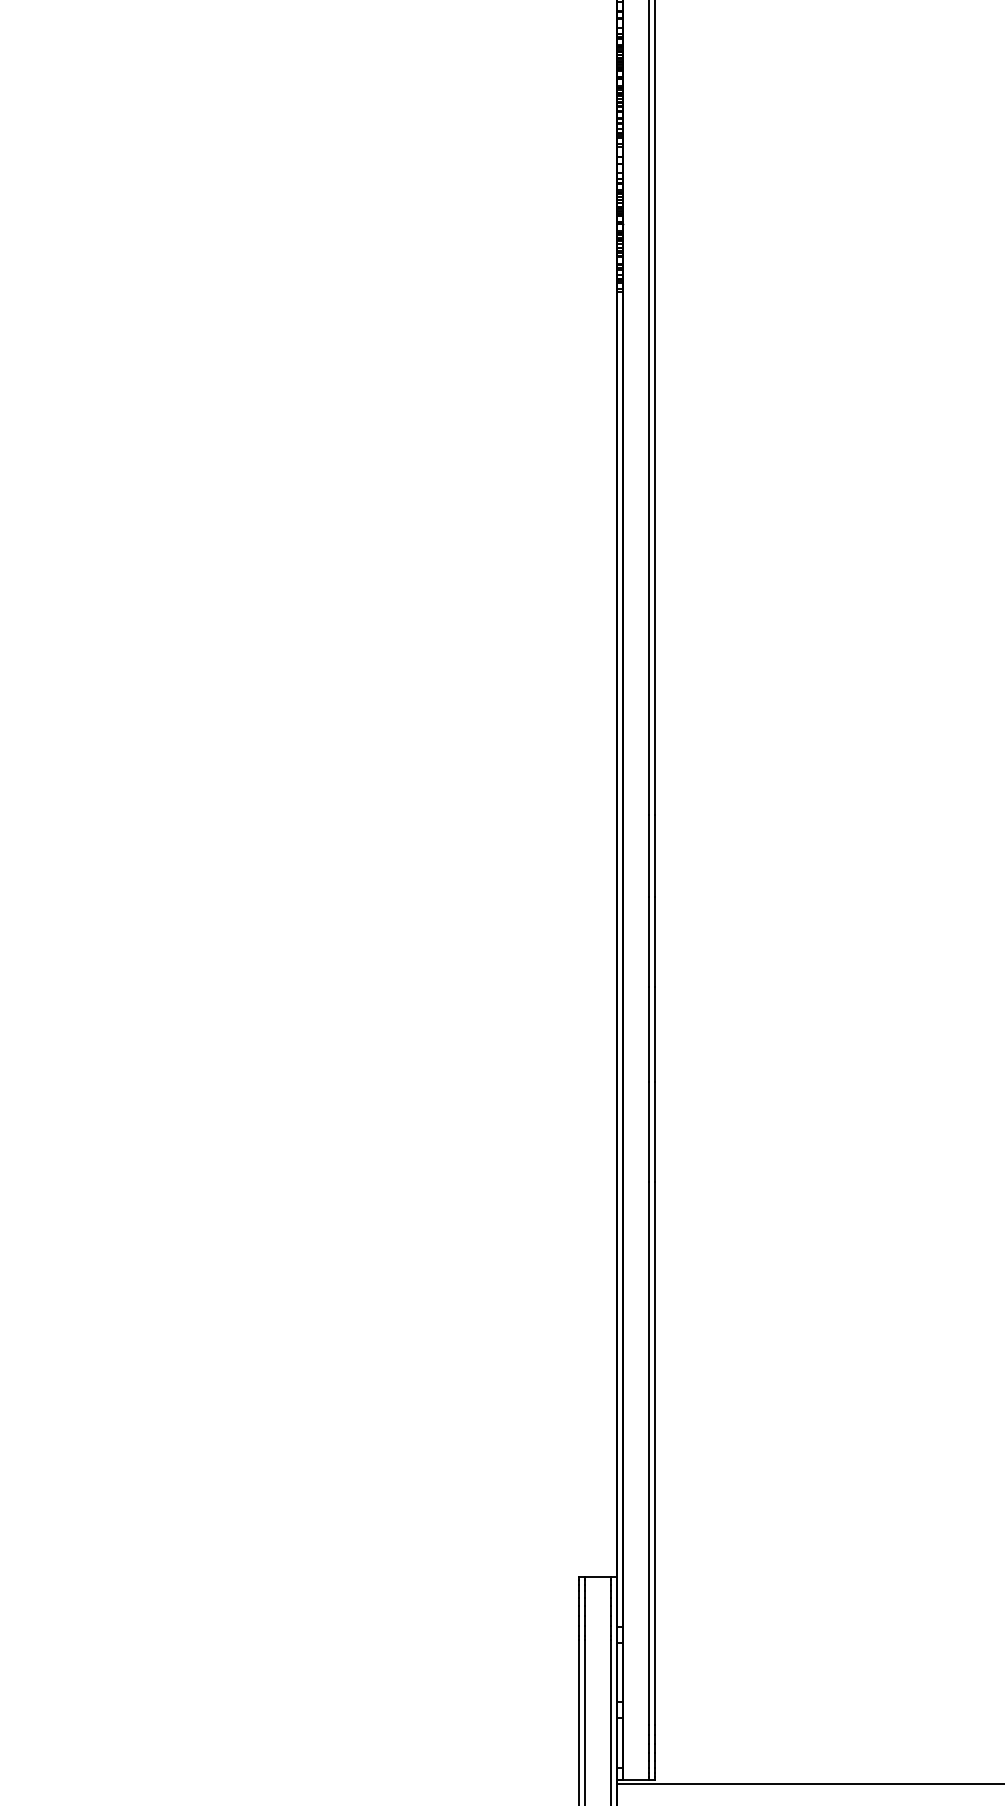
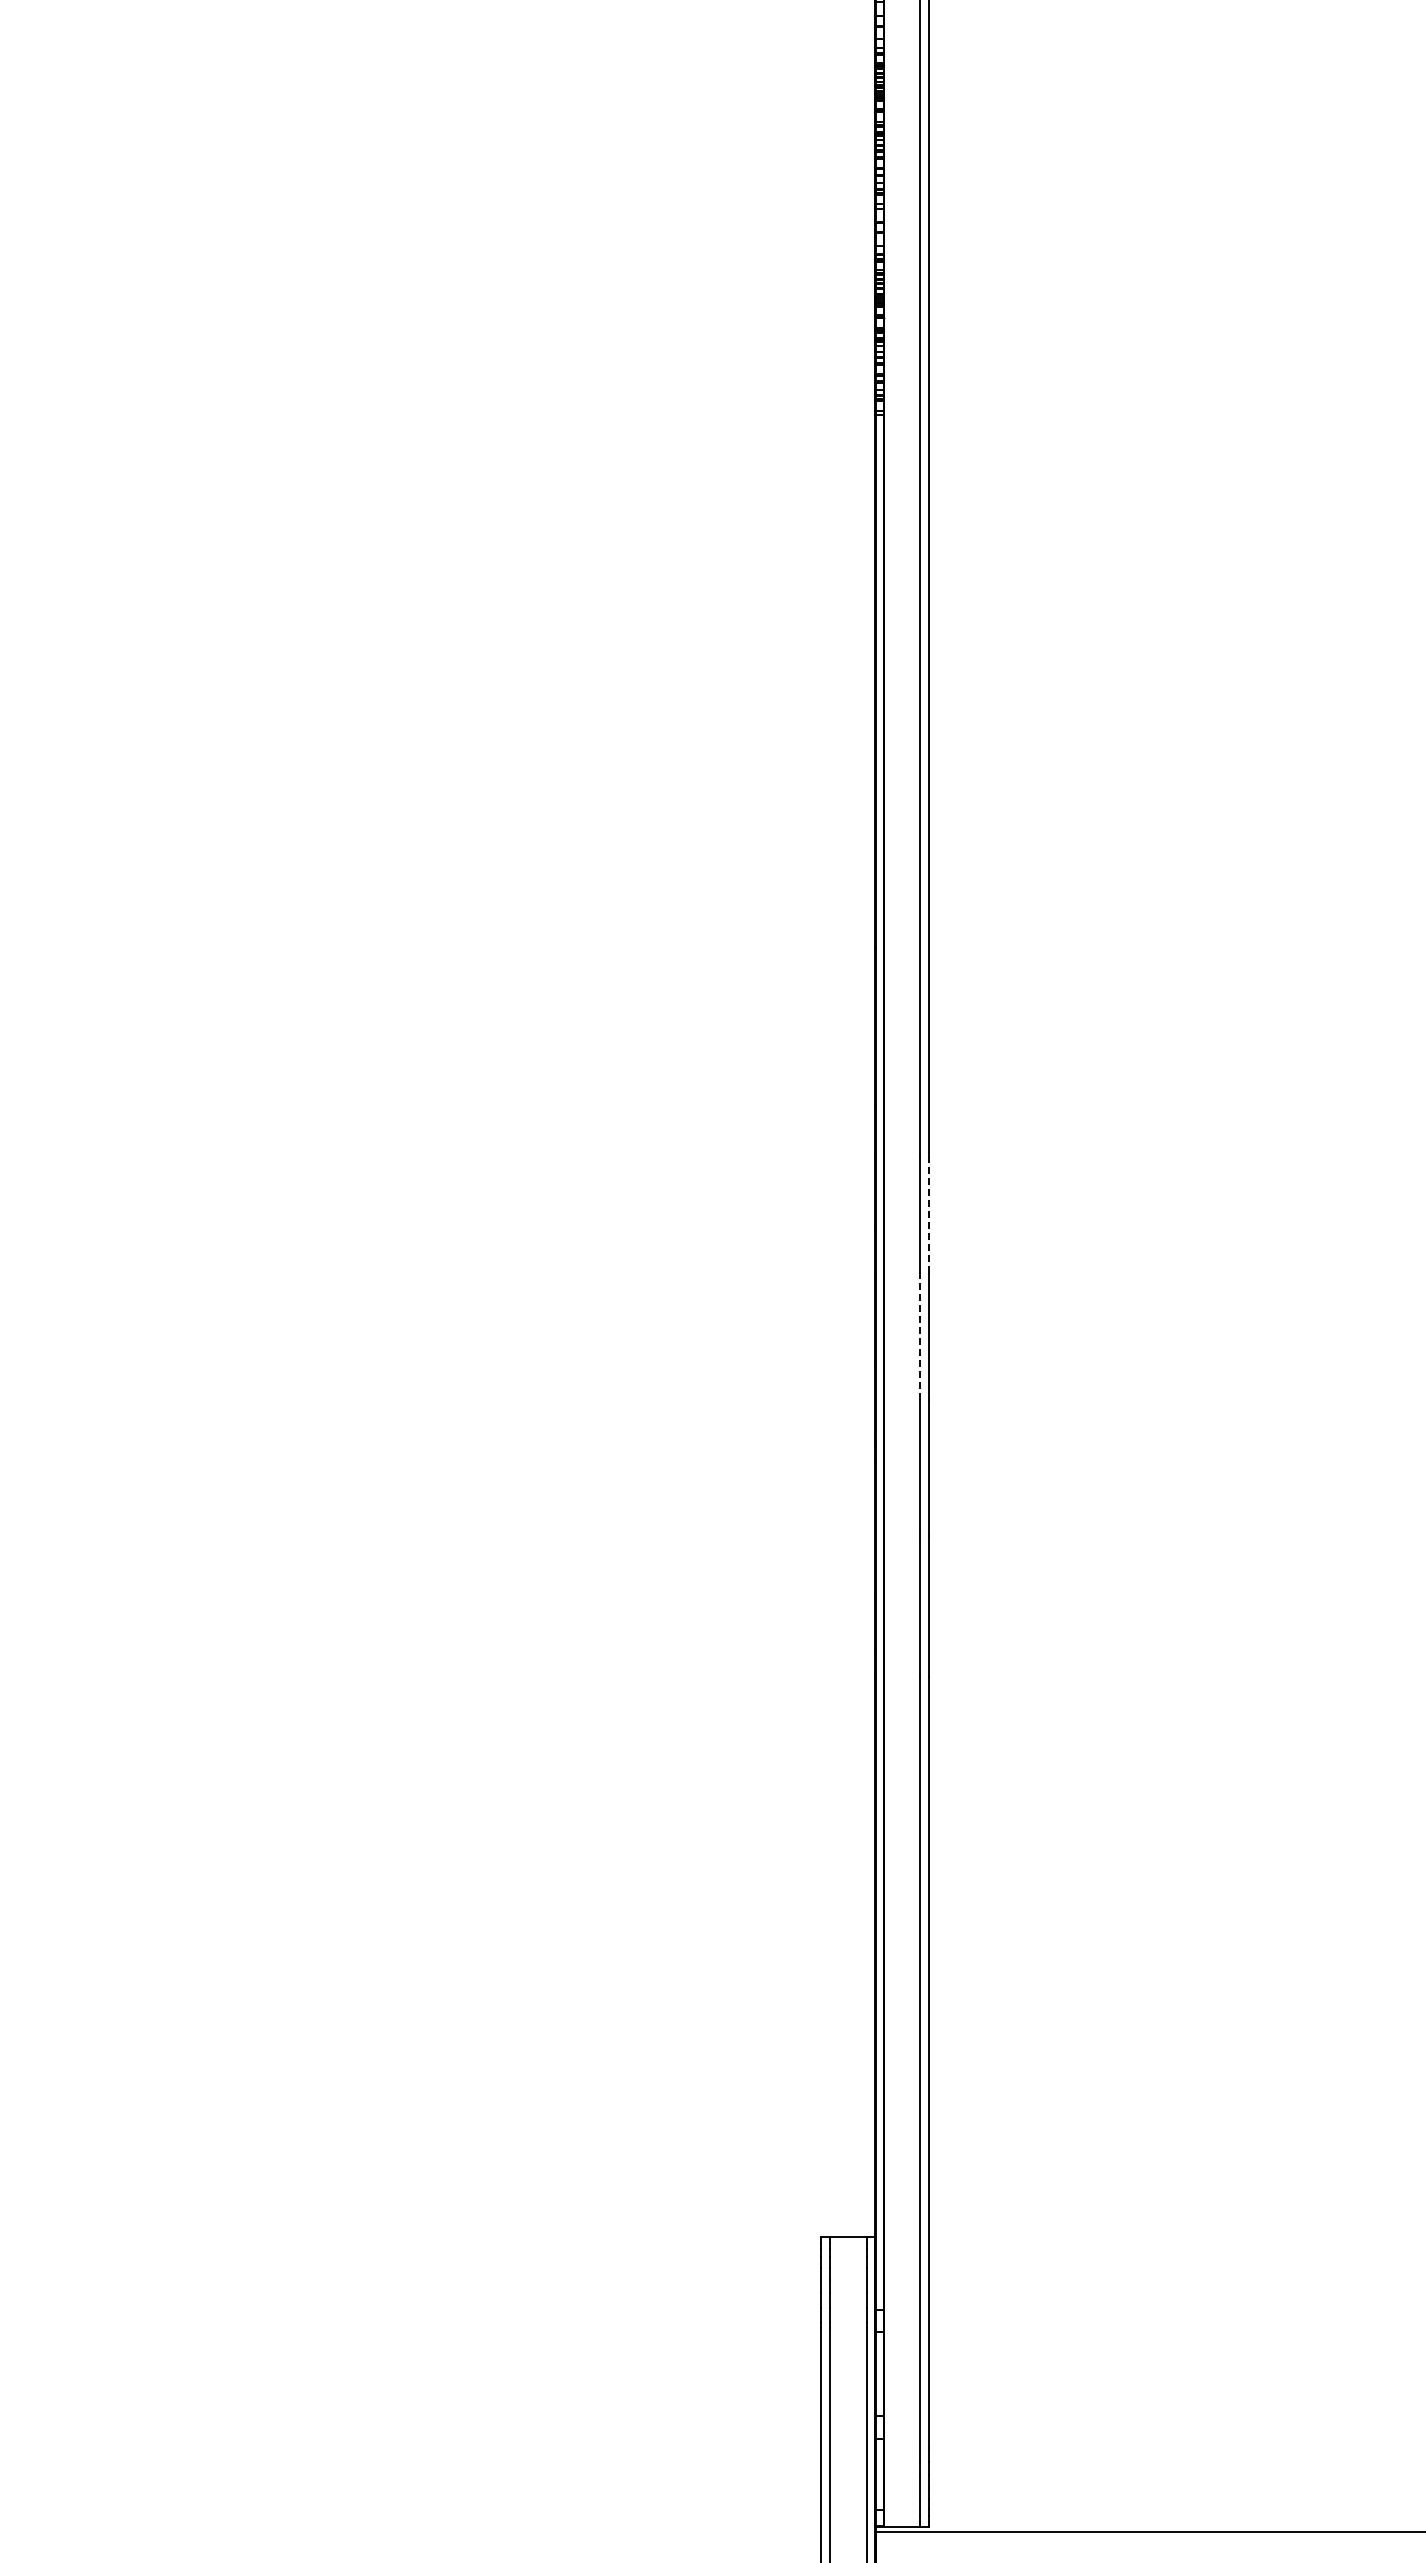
line: (654, 855) -> (928, 1214), solid -> dashed
line: (648, 941) -> (920, 1336), solid -> dashed

